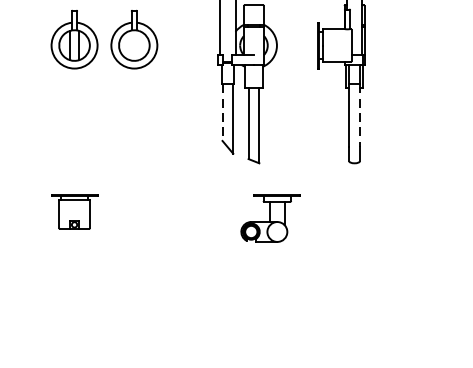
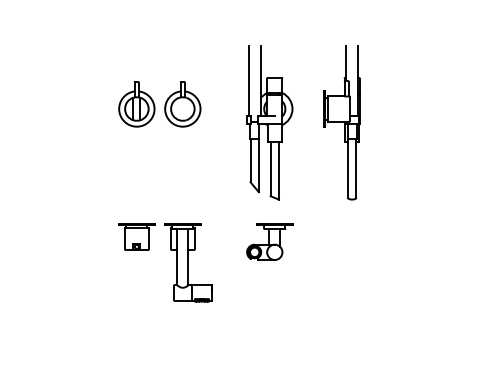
line: (222, 112) -> (250, 160), dashed -> solid
line: (360, 116) -> (356, 163), dashed -> solid
part: (270, 217) -> (269, 241), moved
part: (141, 245) -> (188, 262), added

